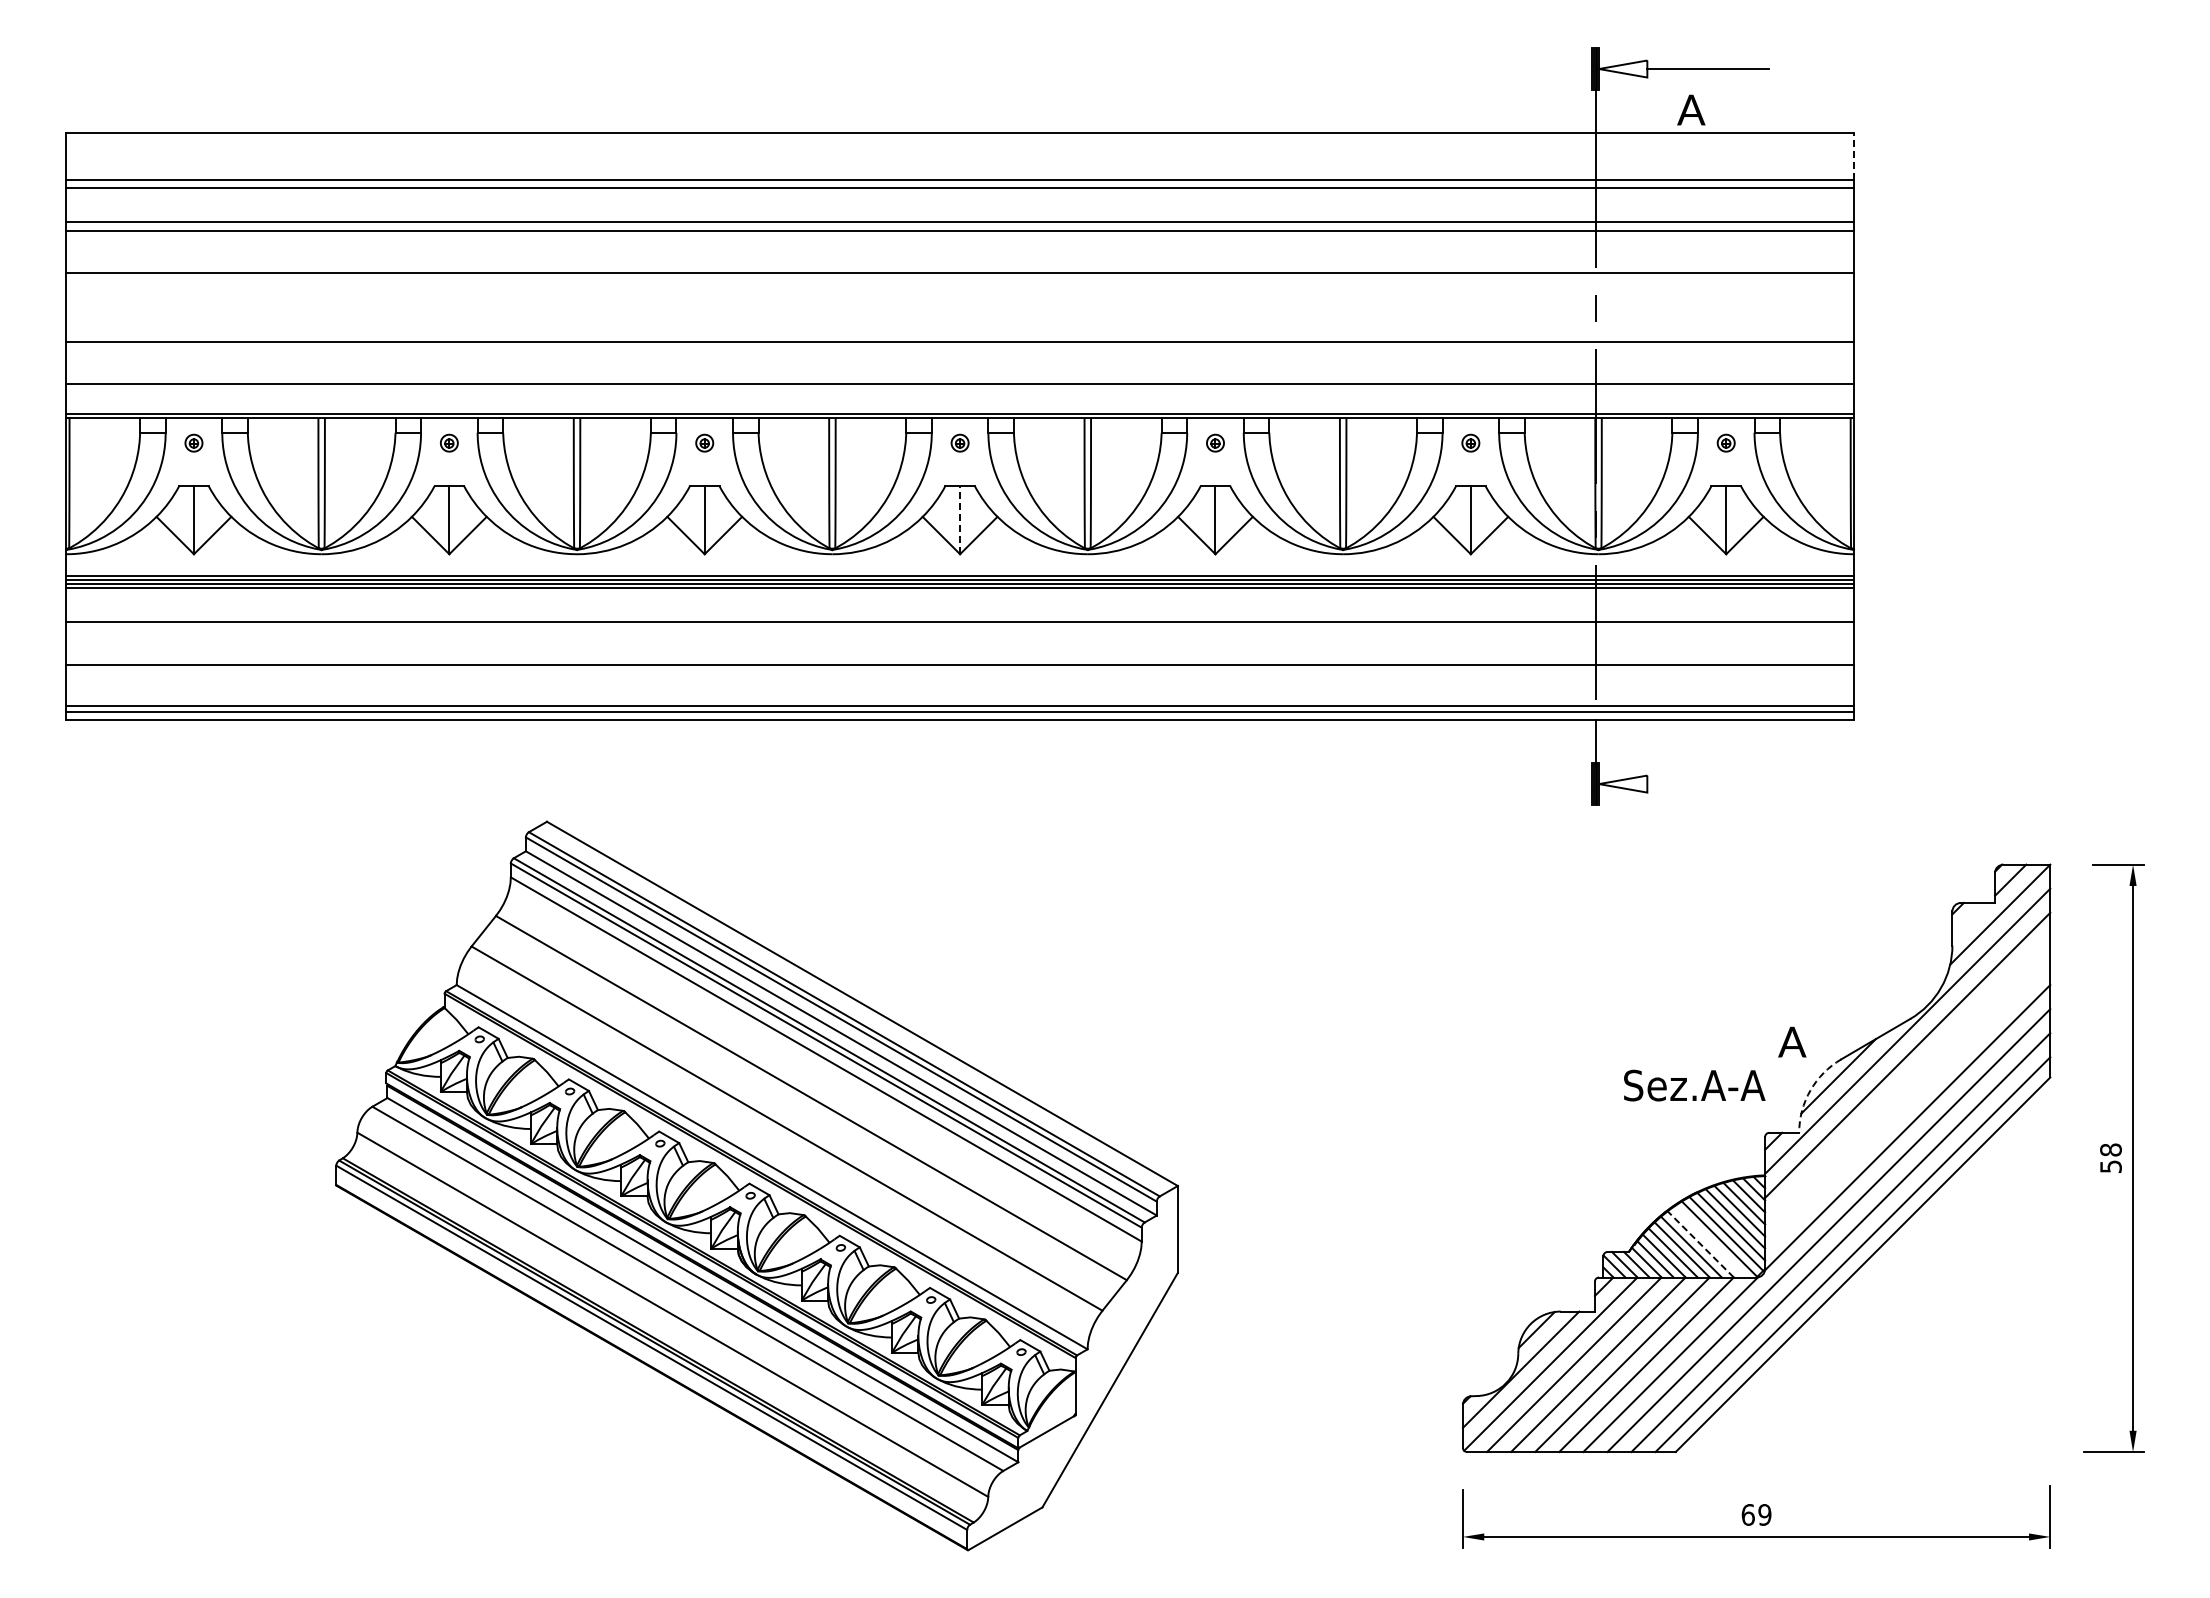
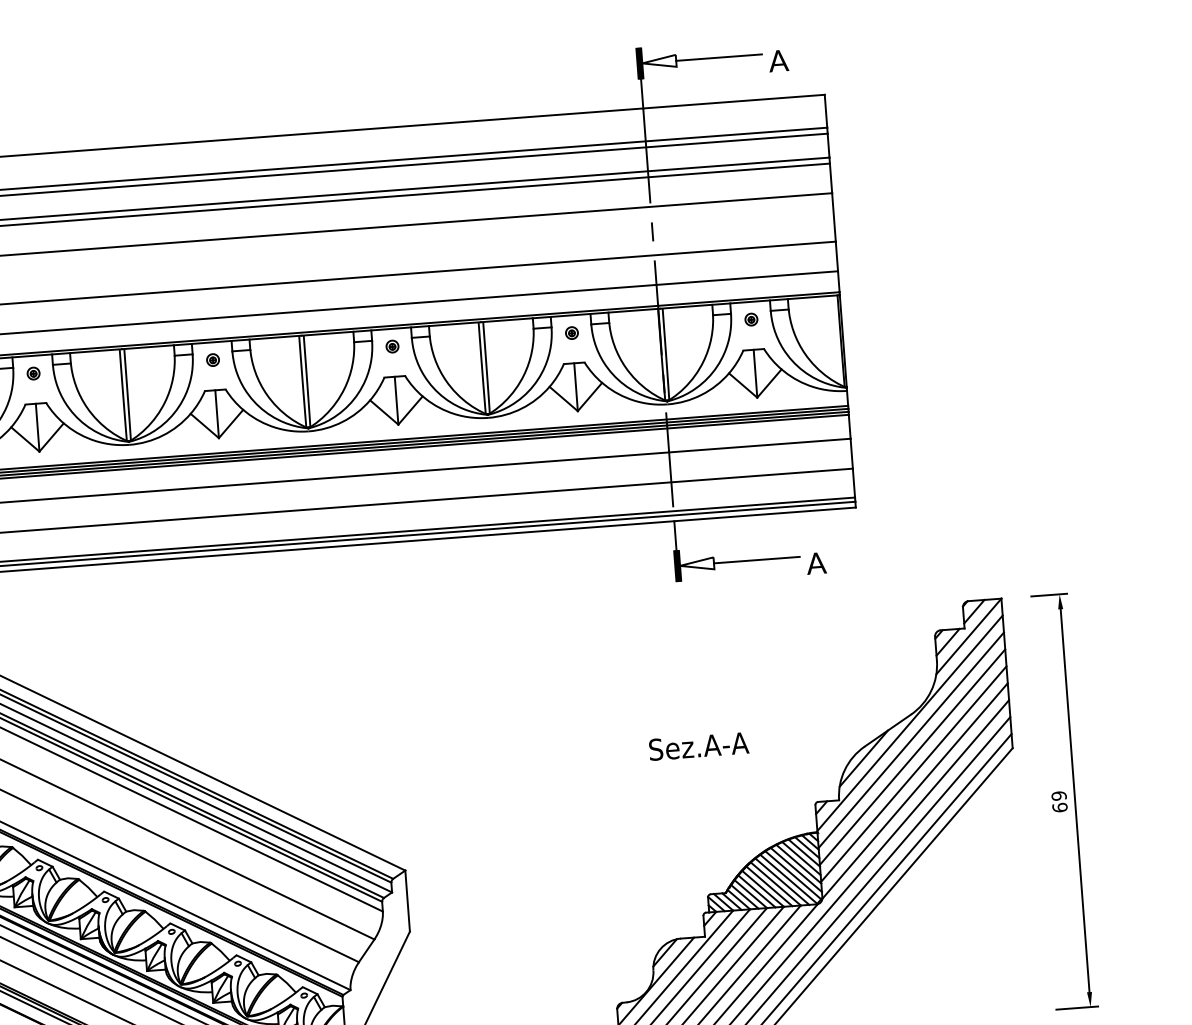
text: (1691, 109) -> (778, 60), moved
line: (1853, 155) -> (825, 110), dashed -> solid
line: (960, 519) -> (217, 413), dashed -> solid
line: (1708, 784) -> (757, 560), added
line: (1969, 920) -> (947, 642), added
text: (1792, 1041) -> (816, 562), moved
line: (1907, 1079) -> (912, 757), added
text: (1694, 1085) -> (698, 746), moved
arc: (1810, 1090) -> (844, 770), dashed -> solid
line: (1907, 1103) -> (913, 774), added
text: (2110, 1158) -> (1059, 801), 58 -> 69
line: (1709, 1241) -> (781, 881), added
line: (1700, 1244) -> (775, 884), dashed -> solid

